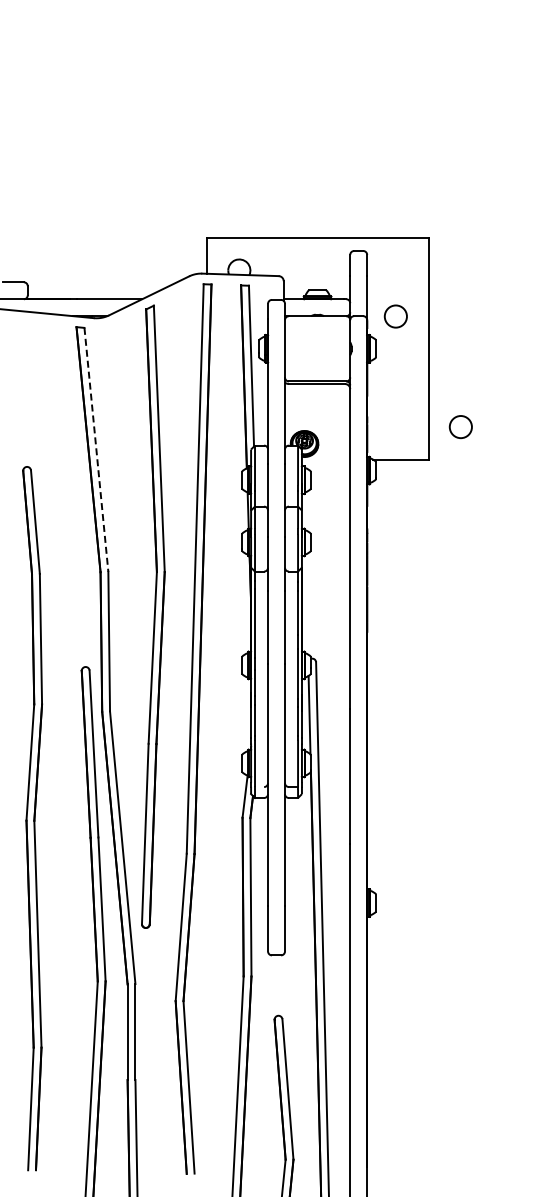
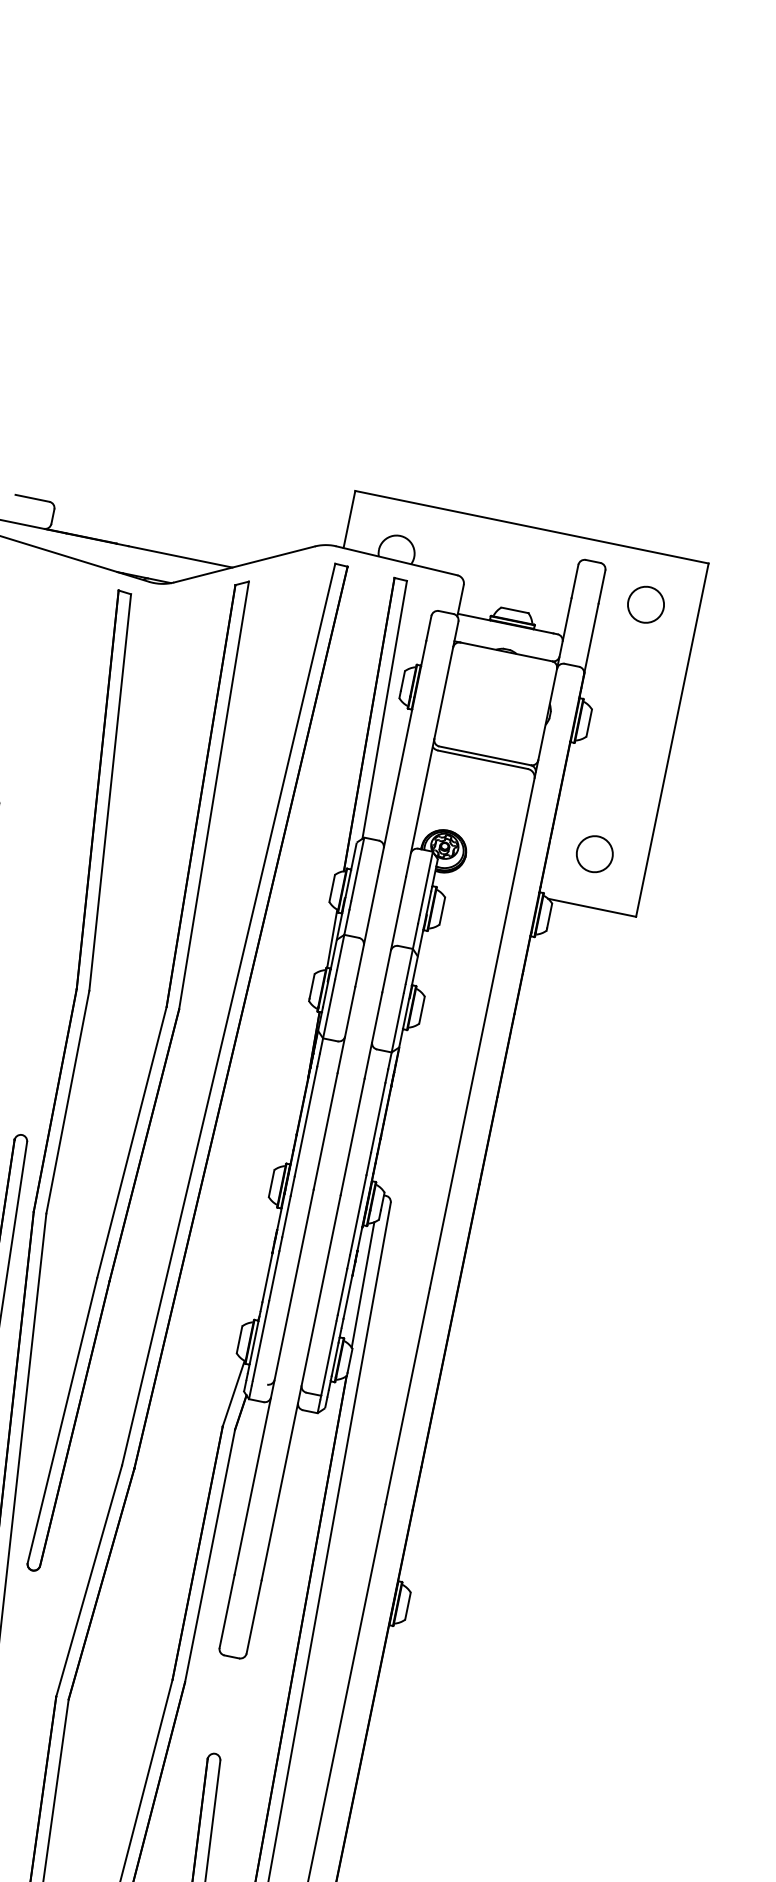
circle: (395, 316) -> (645, 604), moved
circle: (460, 427) -> (594, 854), moved
line: (96, 449) -> (110, 791), dashed -> solid

